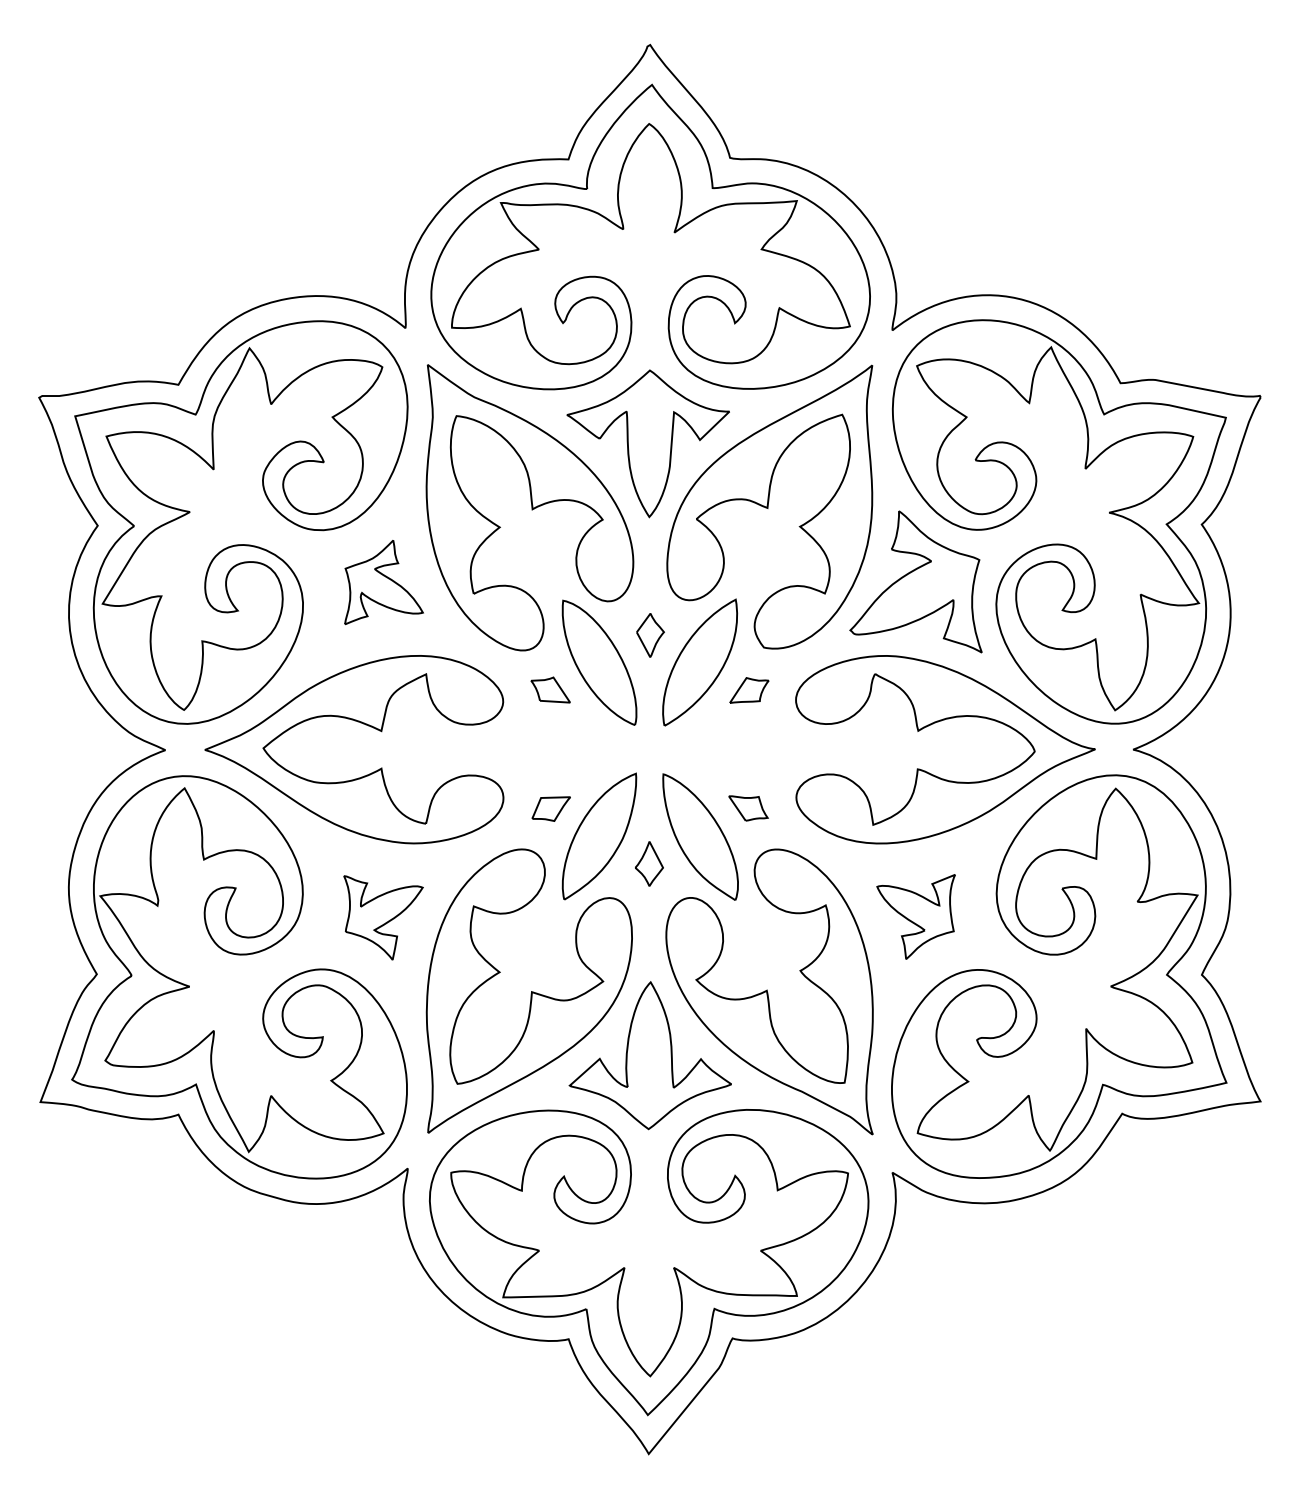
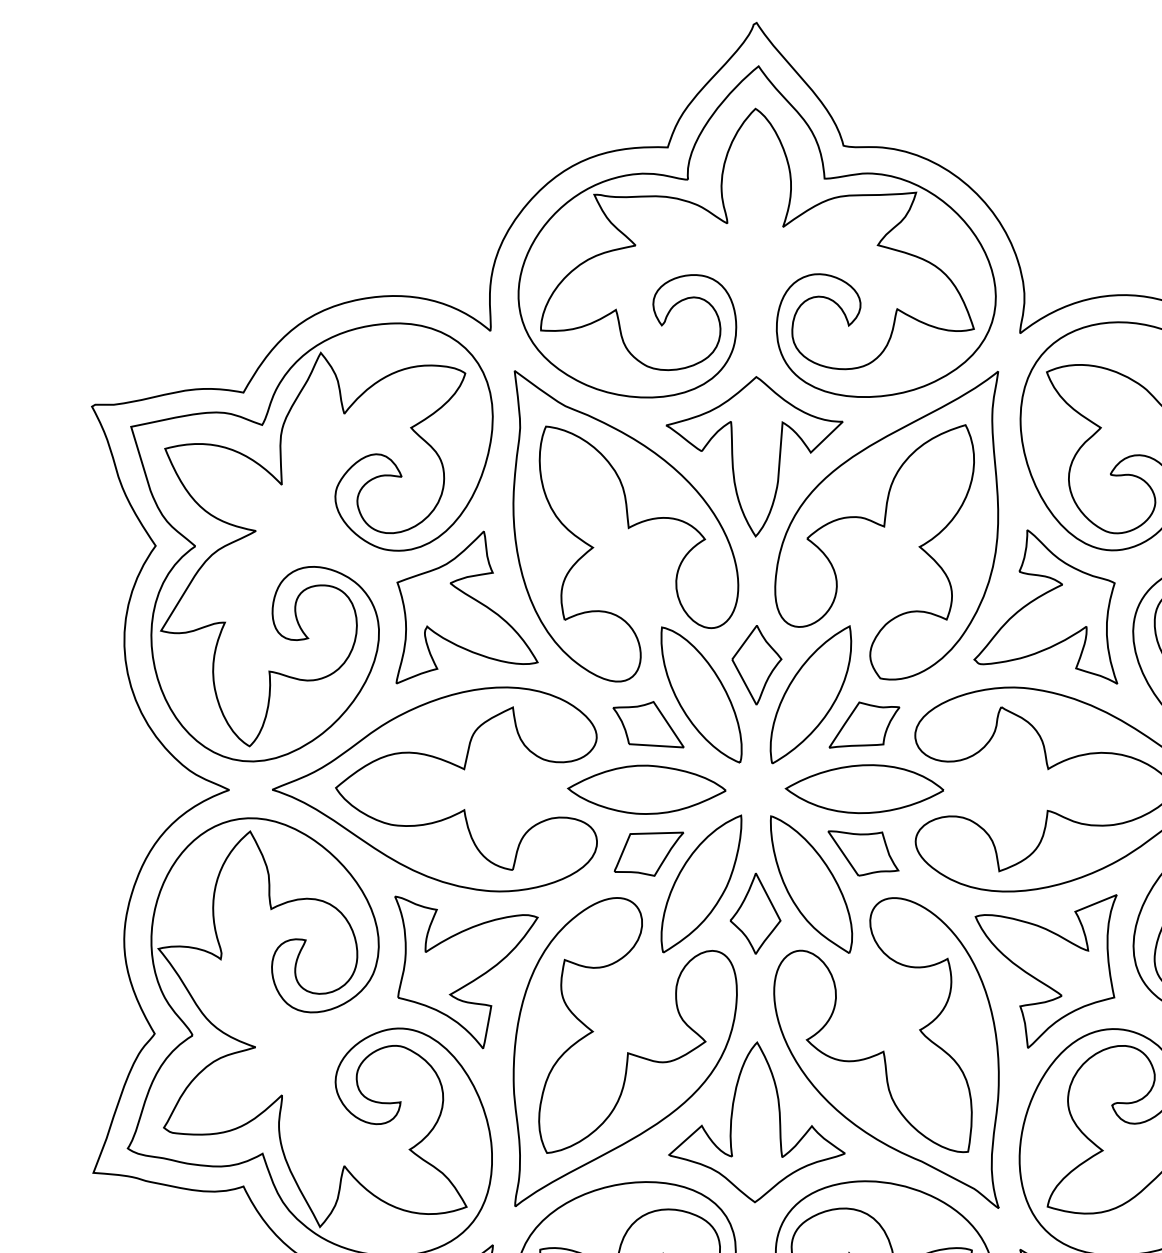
part: (383, 582) -> (466, 607), size x1.67
part: (650, 635) -> (756, 665), size x1.67
part: (550, 689) -> (648, 724), size x1.67
part: (749, 690) -> (864, 725), size x1.67
part: (548, 749) -> (646, 789), added
part: (749, 749) -> (864, 789), added
part: (551, 808) -> (649, 853), size x1.67
part: (748, 808) -> (863, 853), size x1.67
part: (649, 863) -> (755, 913), size x1.67
part: (915, 916) -> (1045, 970), size x1.67
part: (383, 917) -> (466, 972), size x1.67

